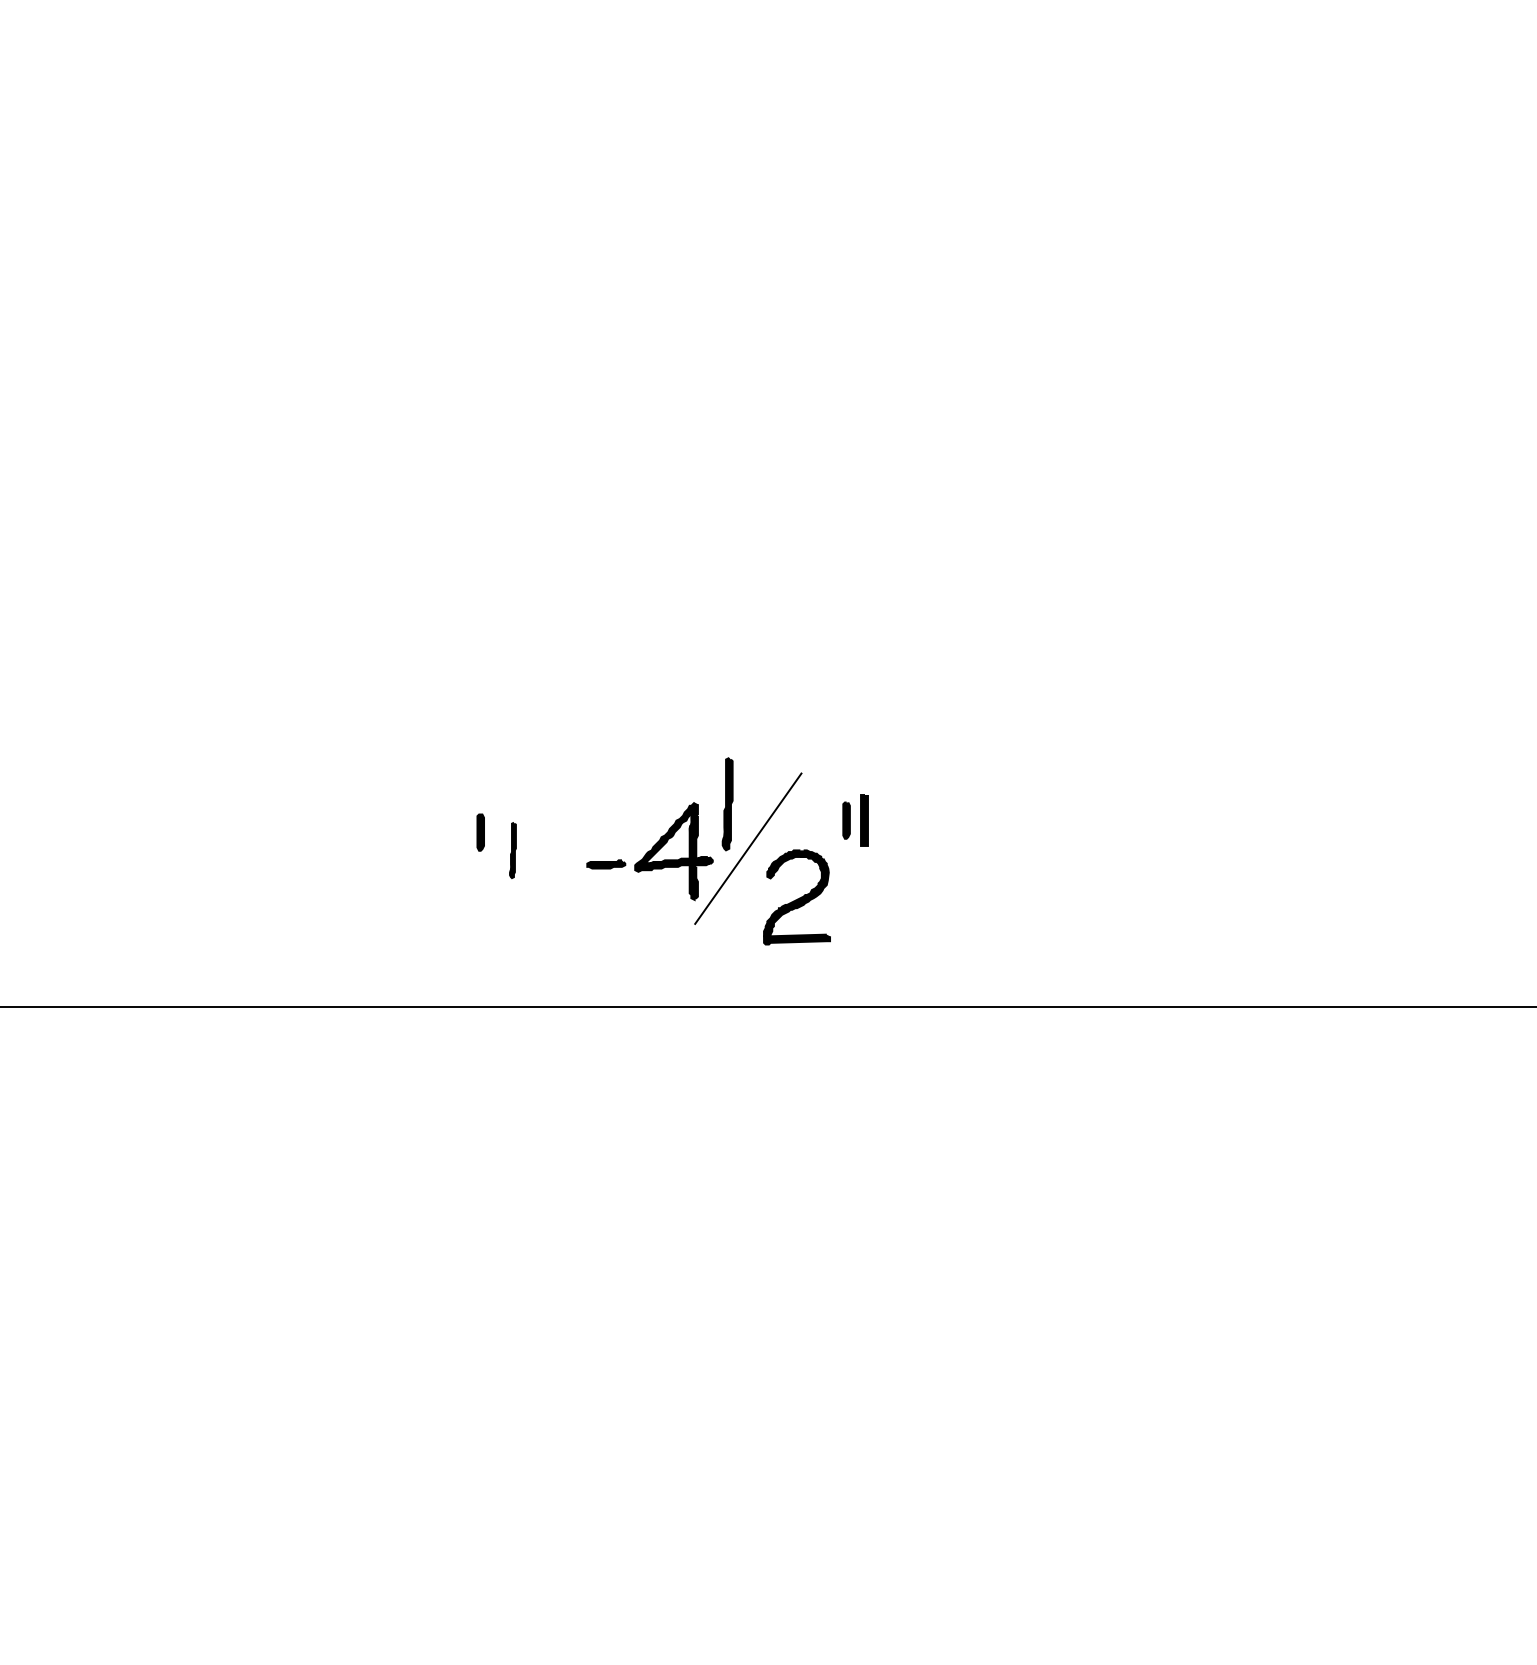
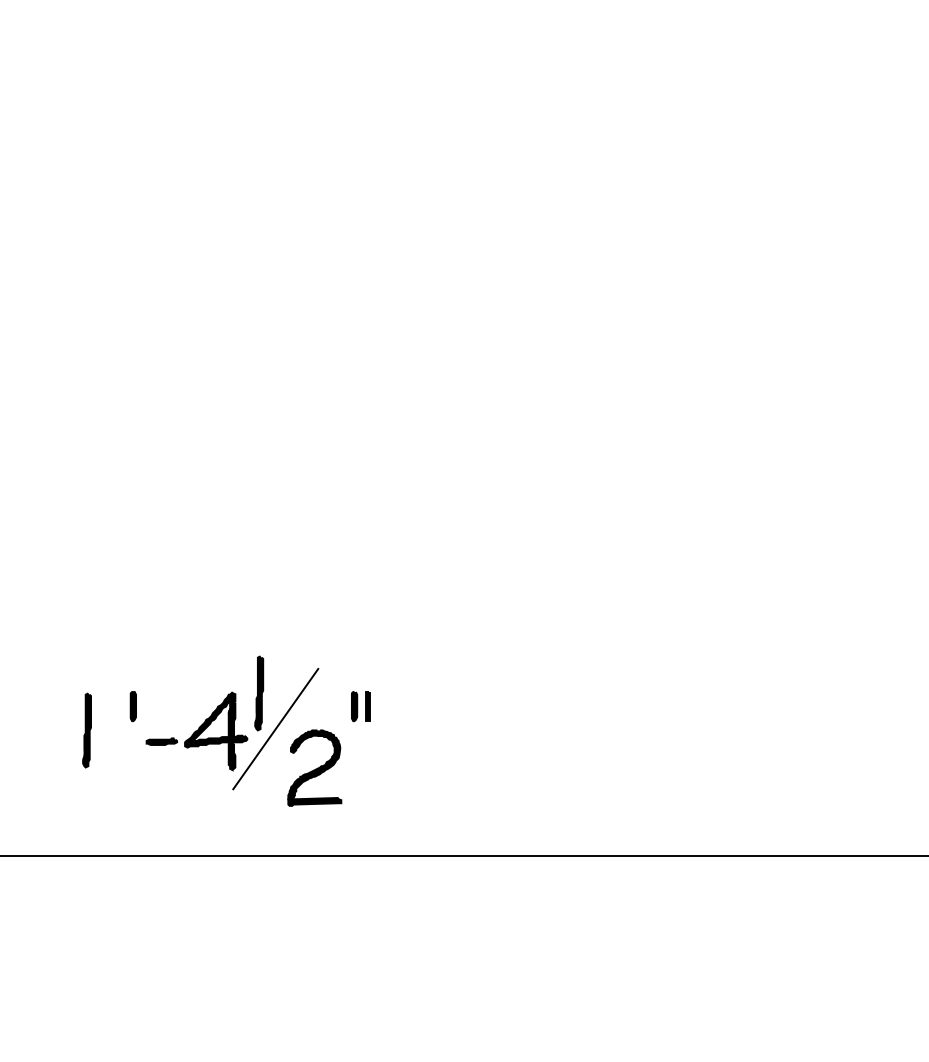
part: (863, 820) -> (368, 706), size x0.71
part: (480, 832) -> (133, 706), moved
part: (512, 850) -> (86, 730), size x1.67

